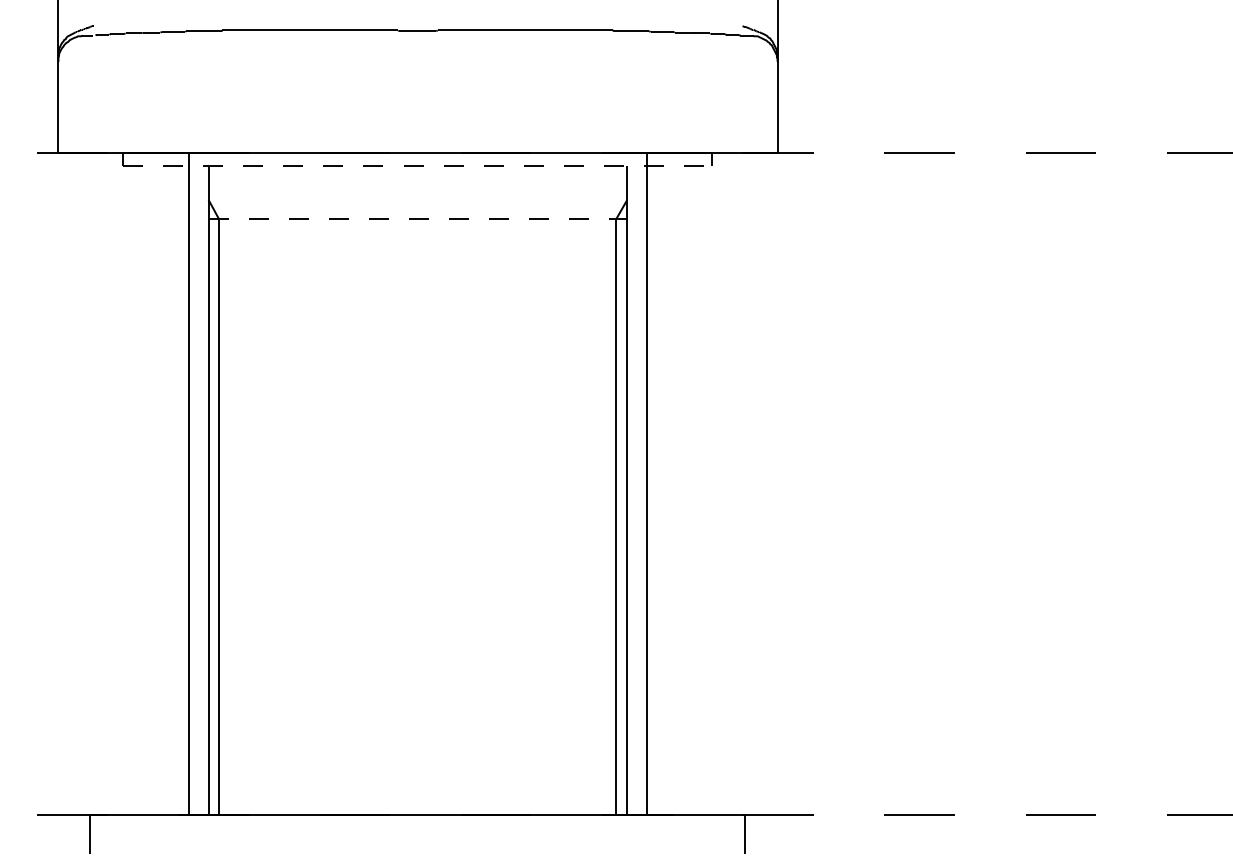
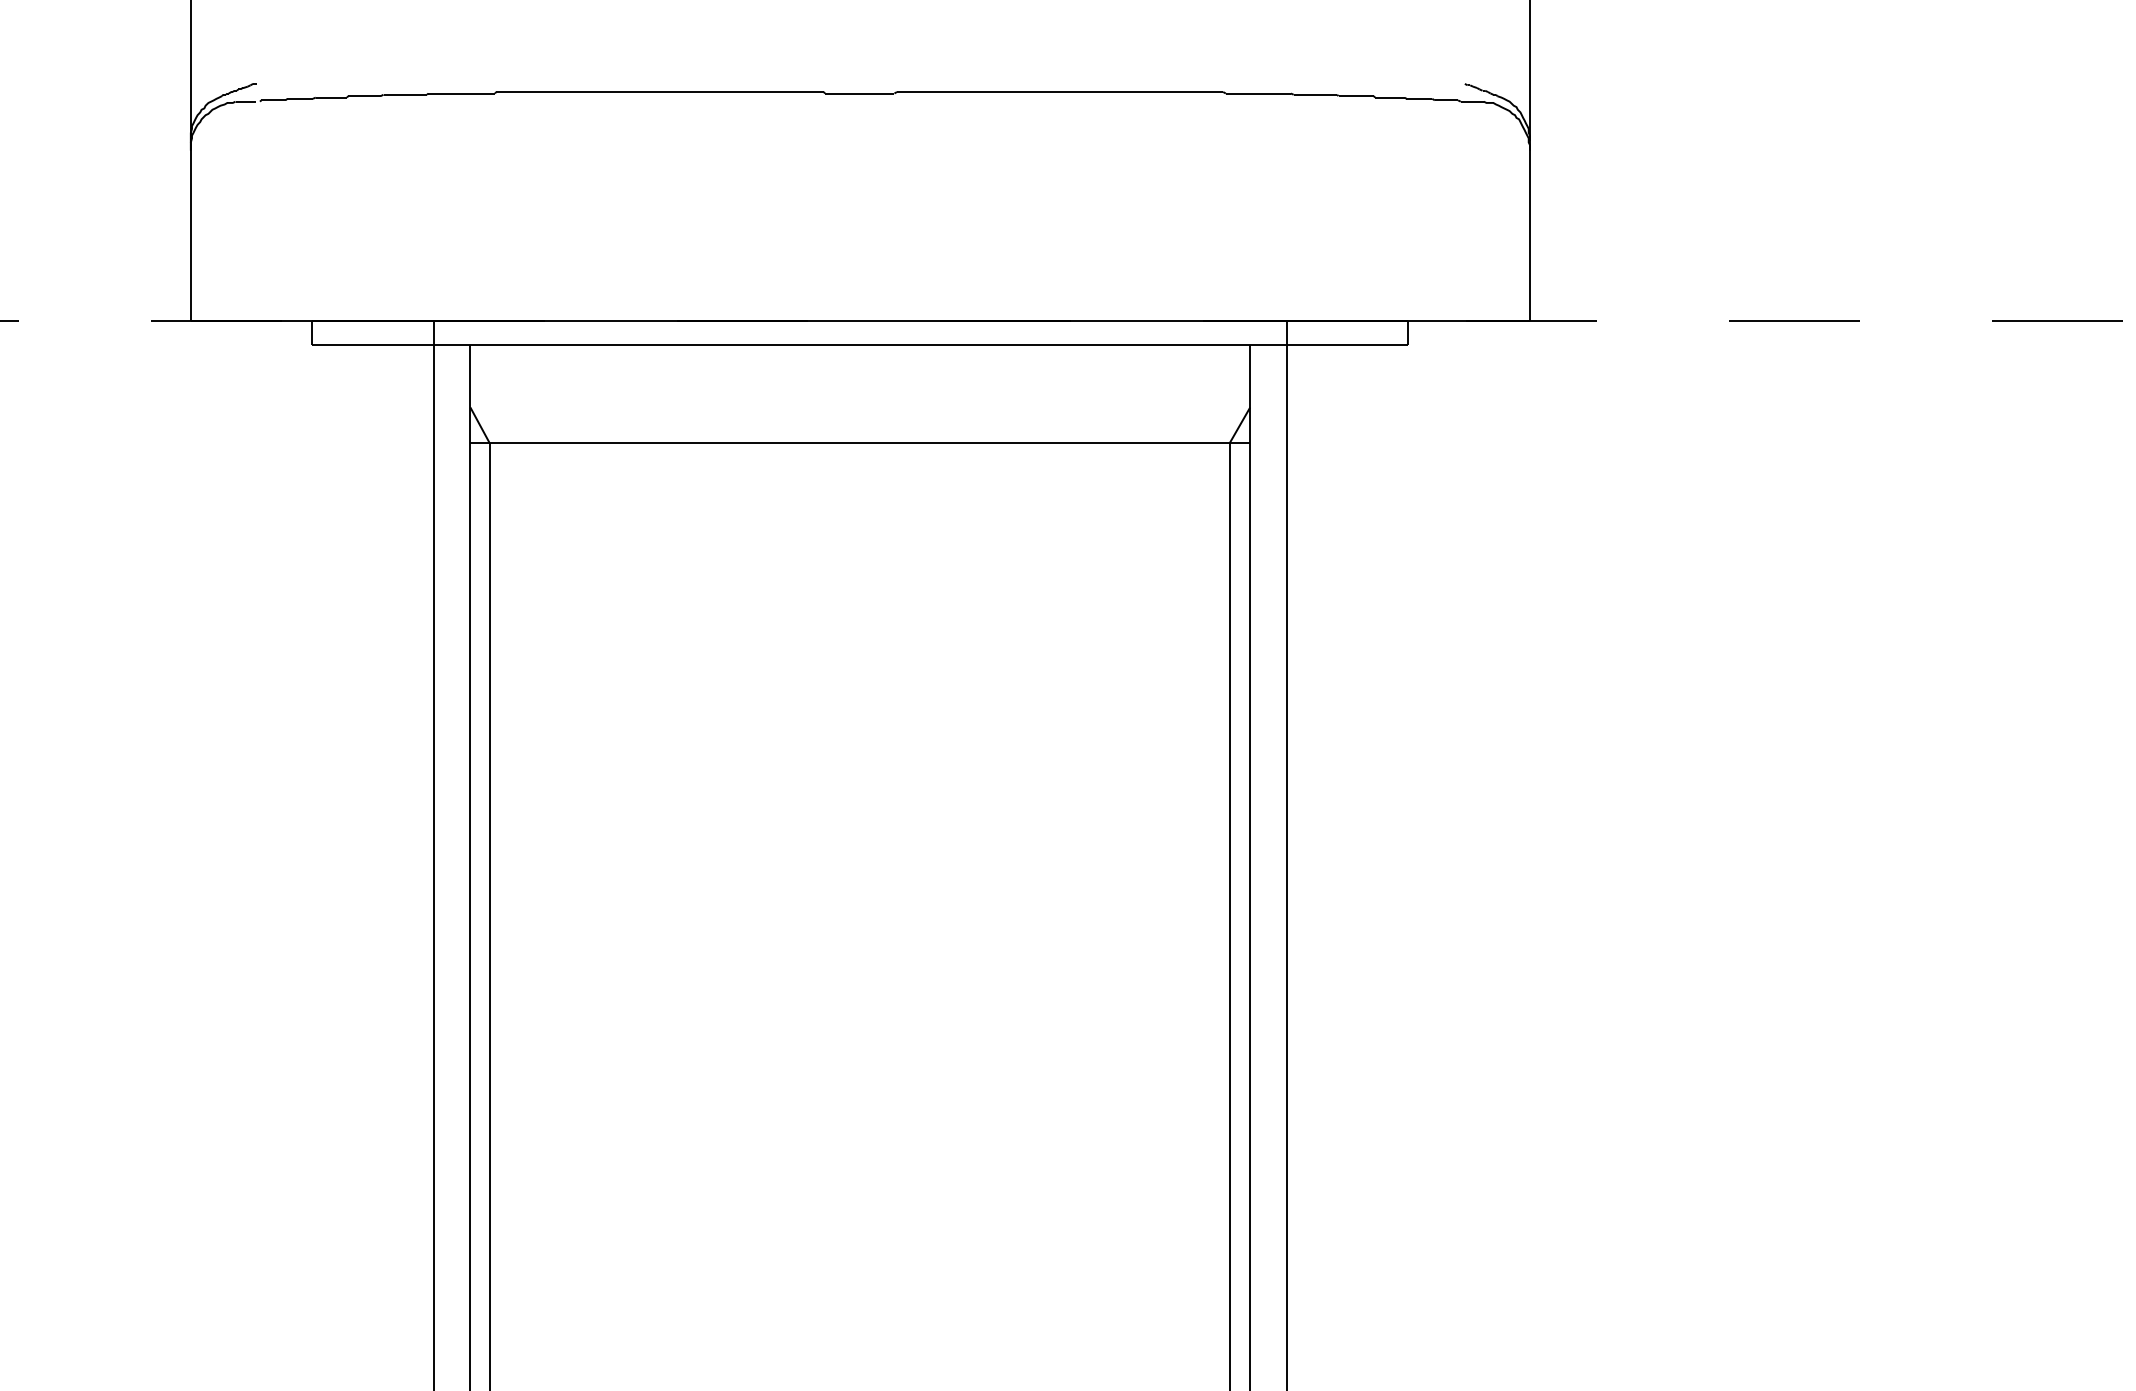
line: (418, 166) -> (861, 345), dashed -> solid
line: (418, 218) -> (861, 442), dashed -> solid

